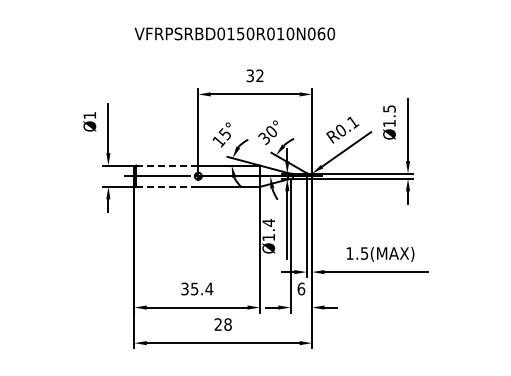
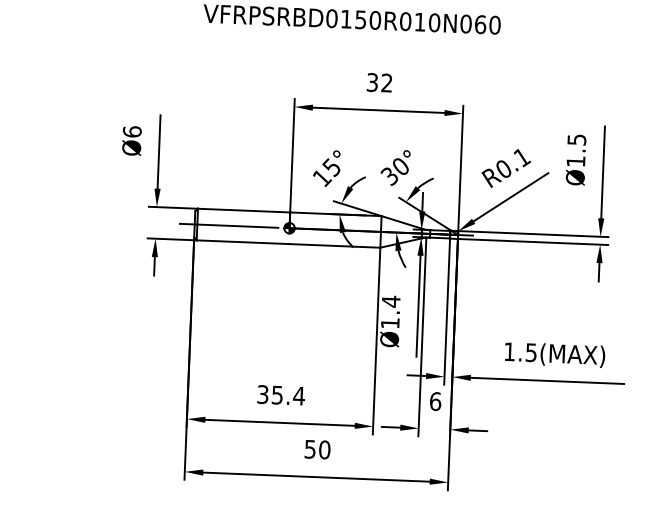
text: (89, 115) -> (131, 131), Ø1 -> Ø6
line: (166, 165) -> (242, 210), dashed -> solid
line: (167, 186) -> (243, 241), dashed -> solid
text: (222, 324) -> (316, 449), 28 -> 50

